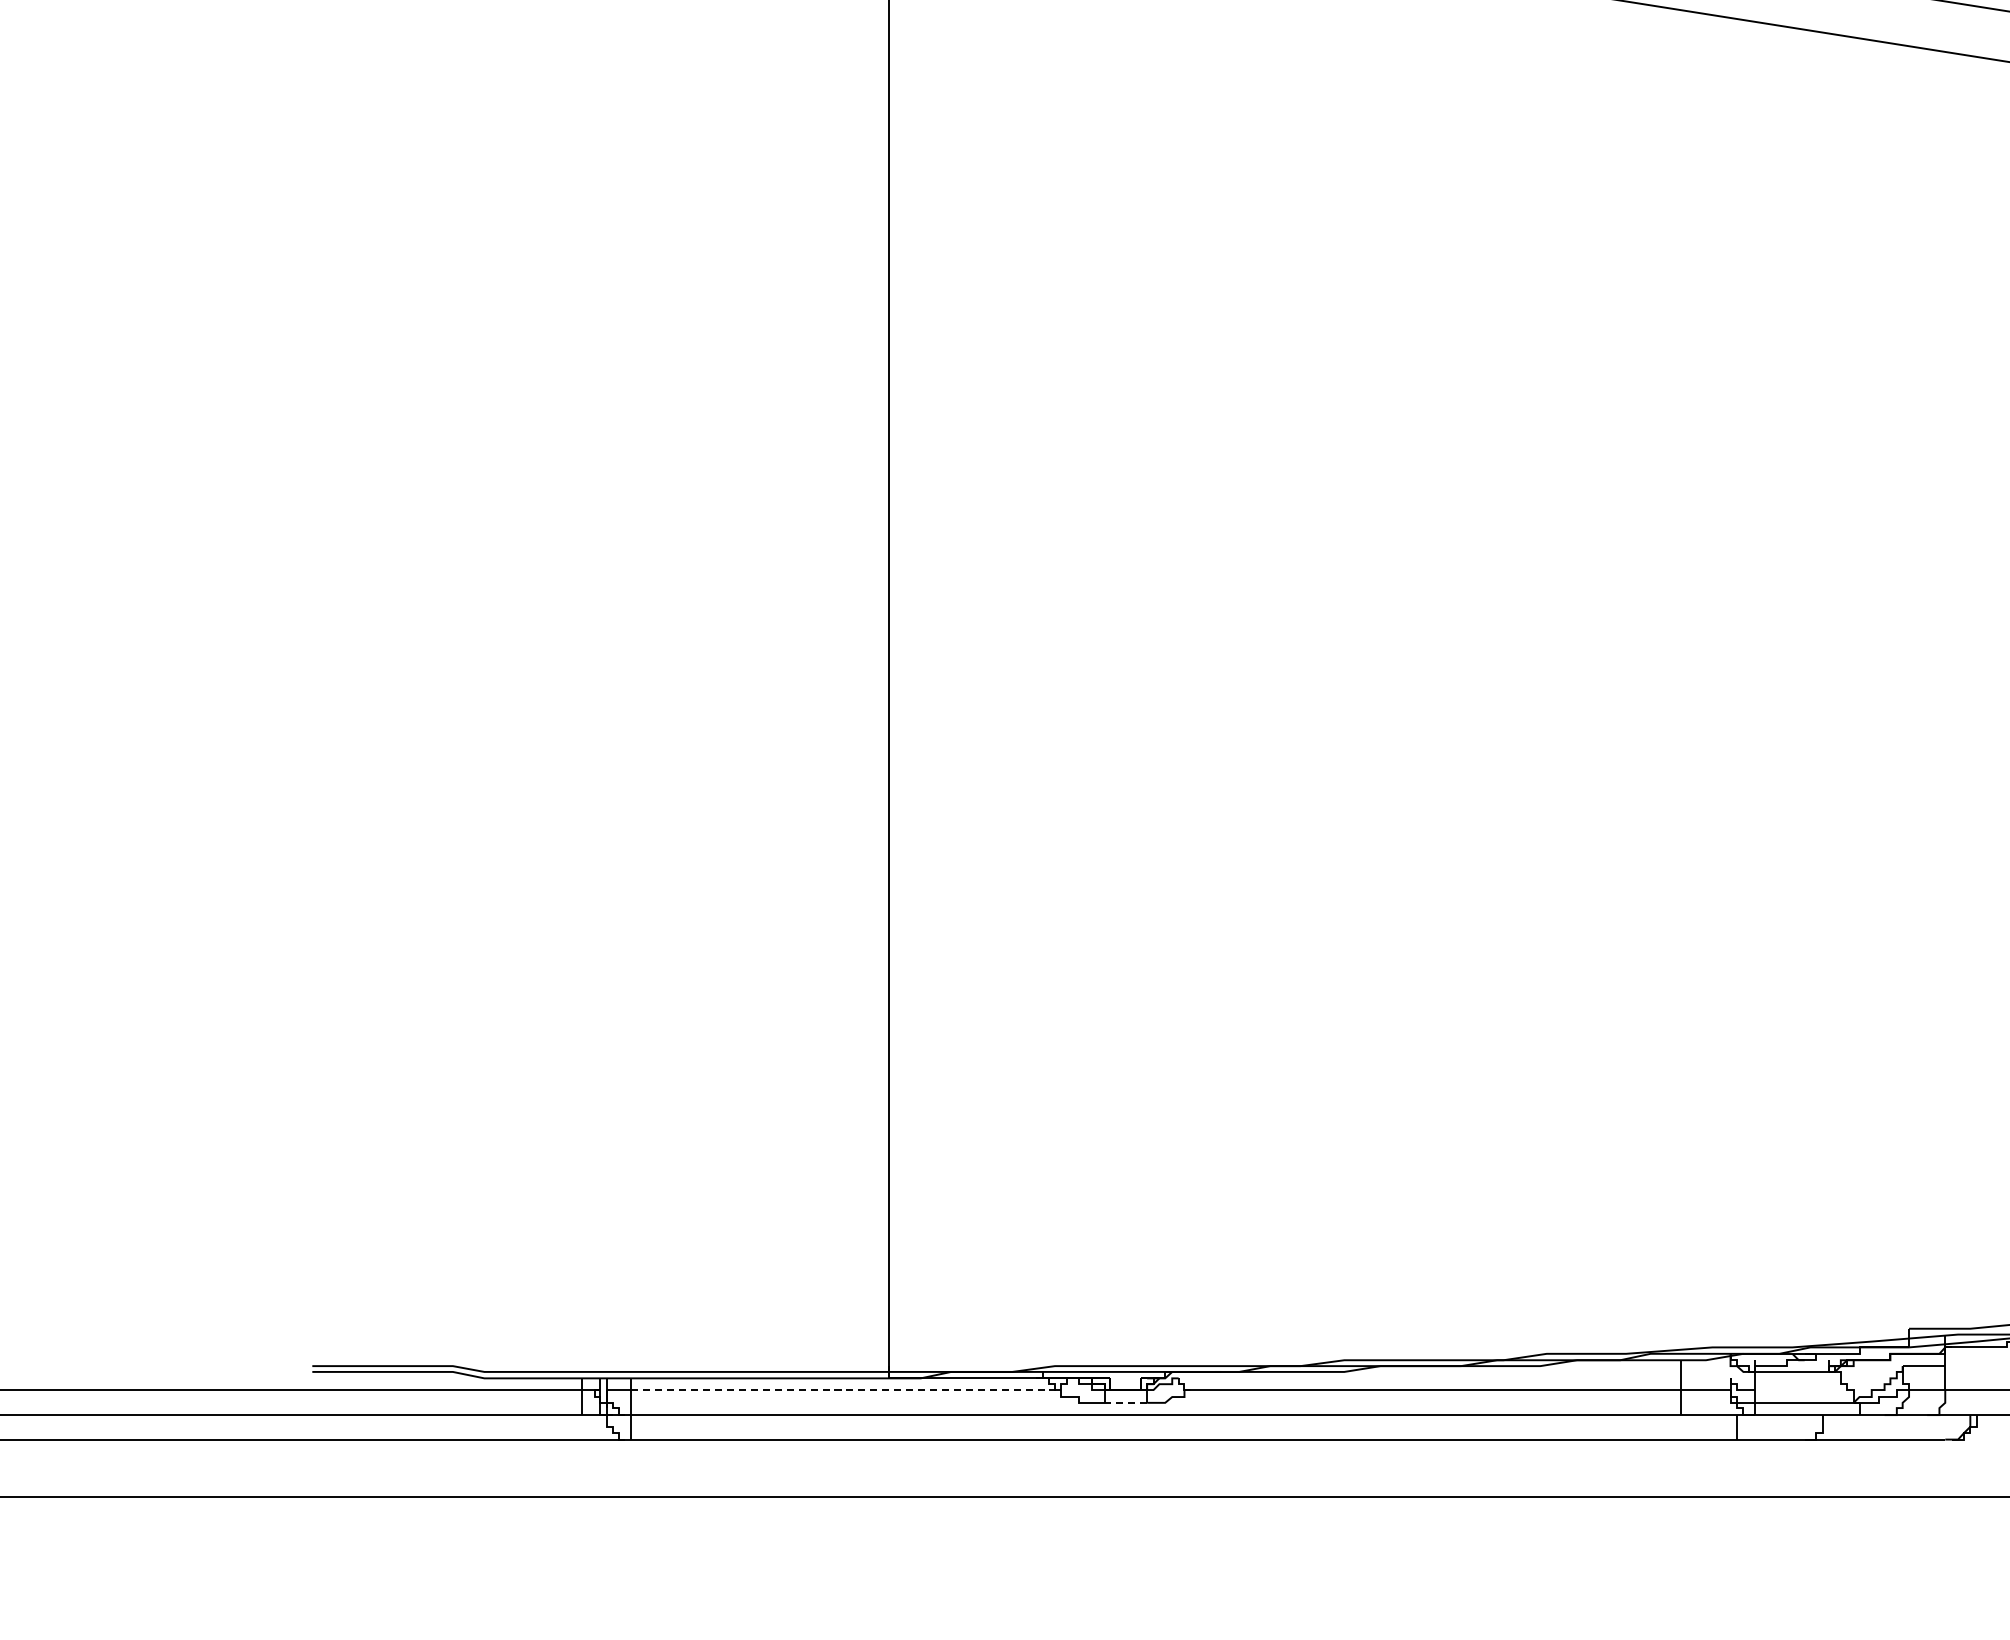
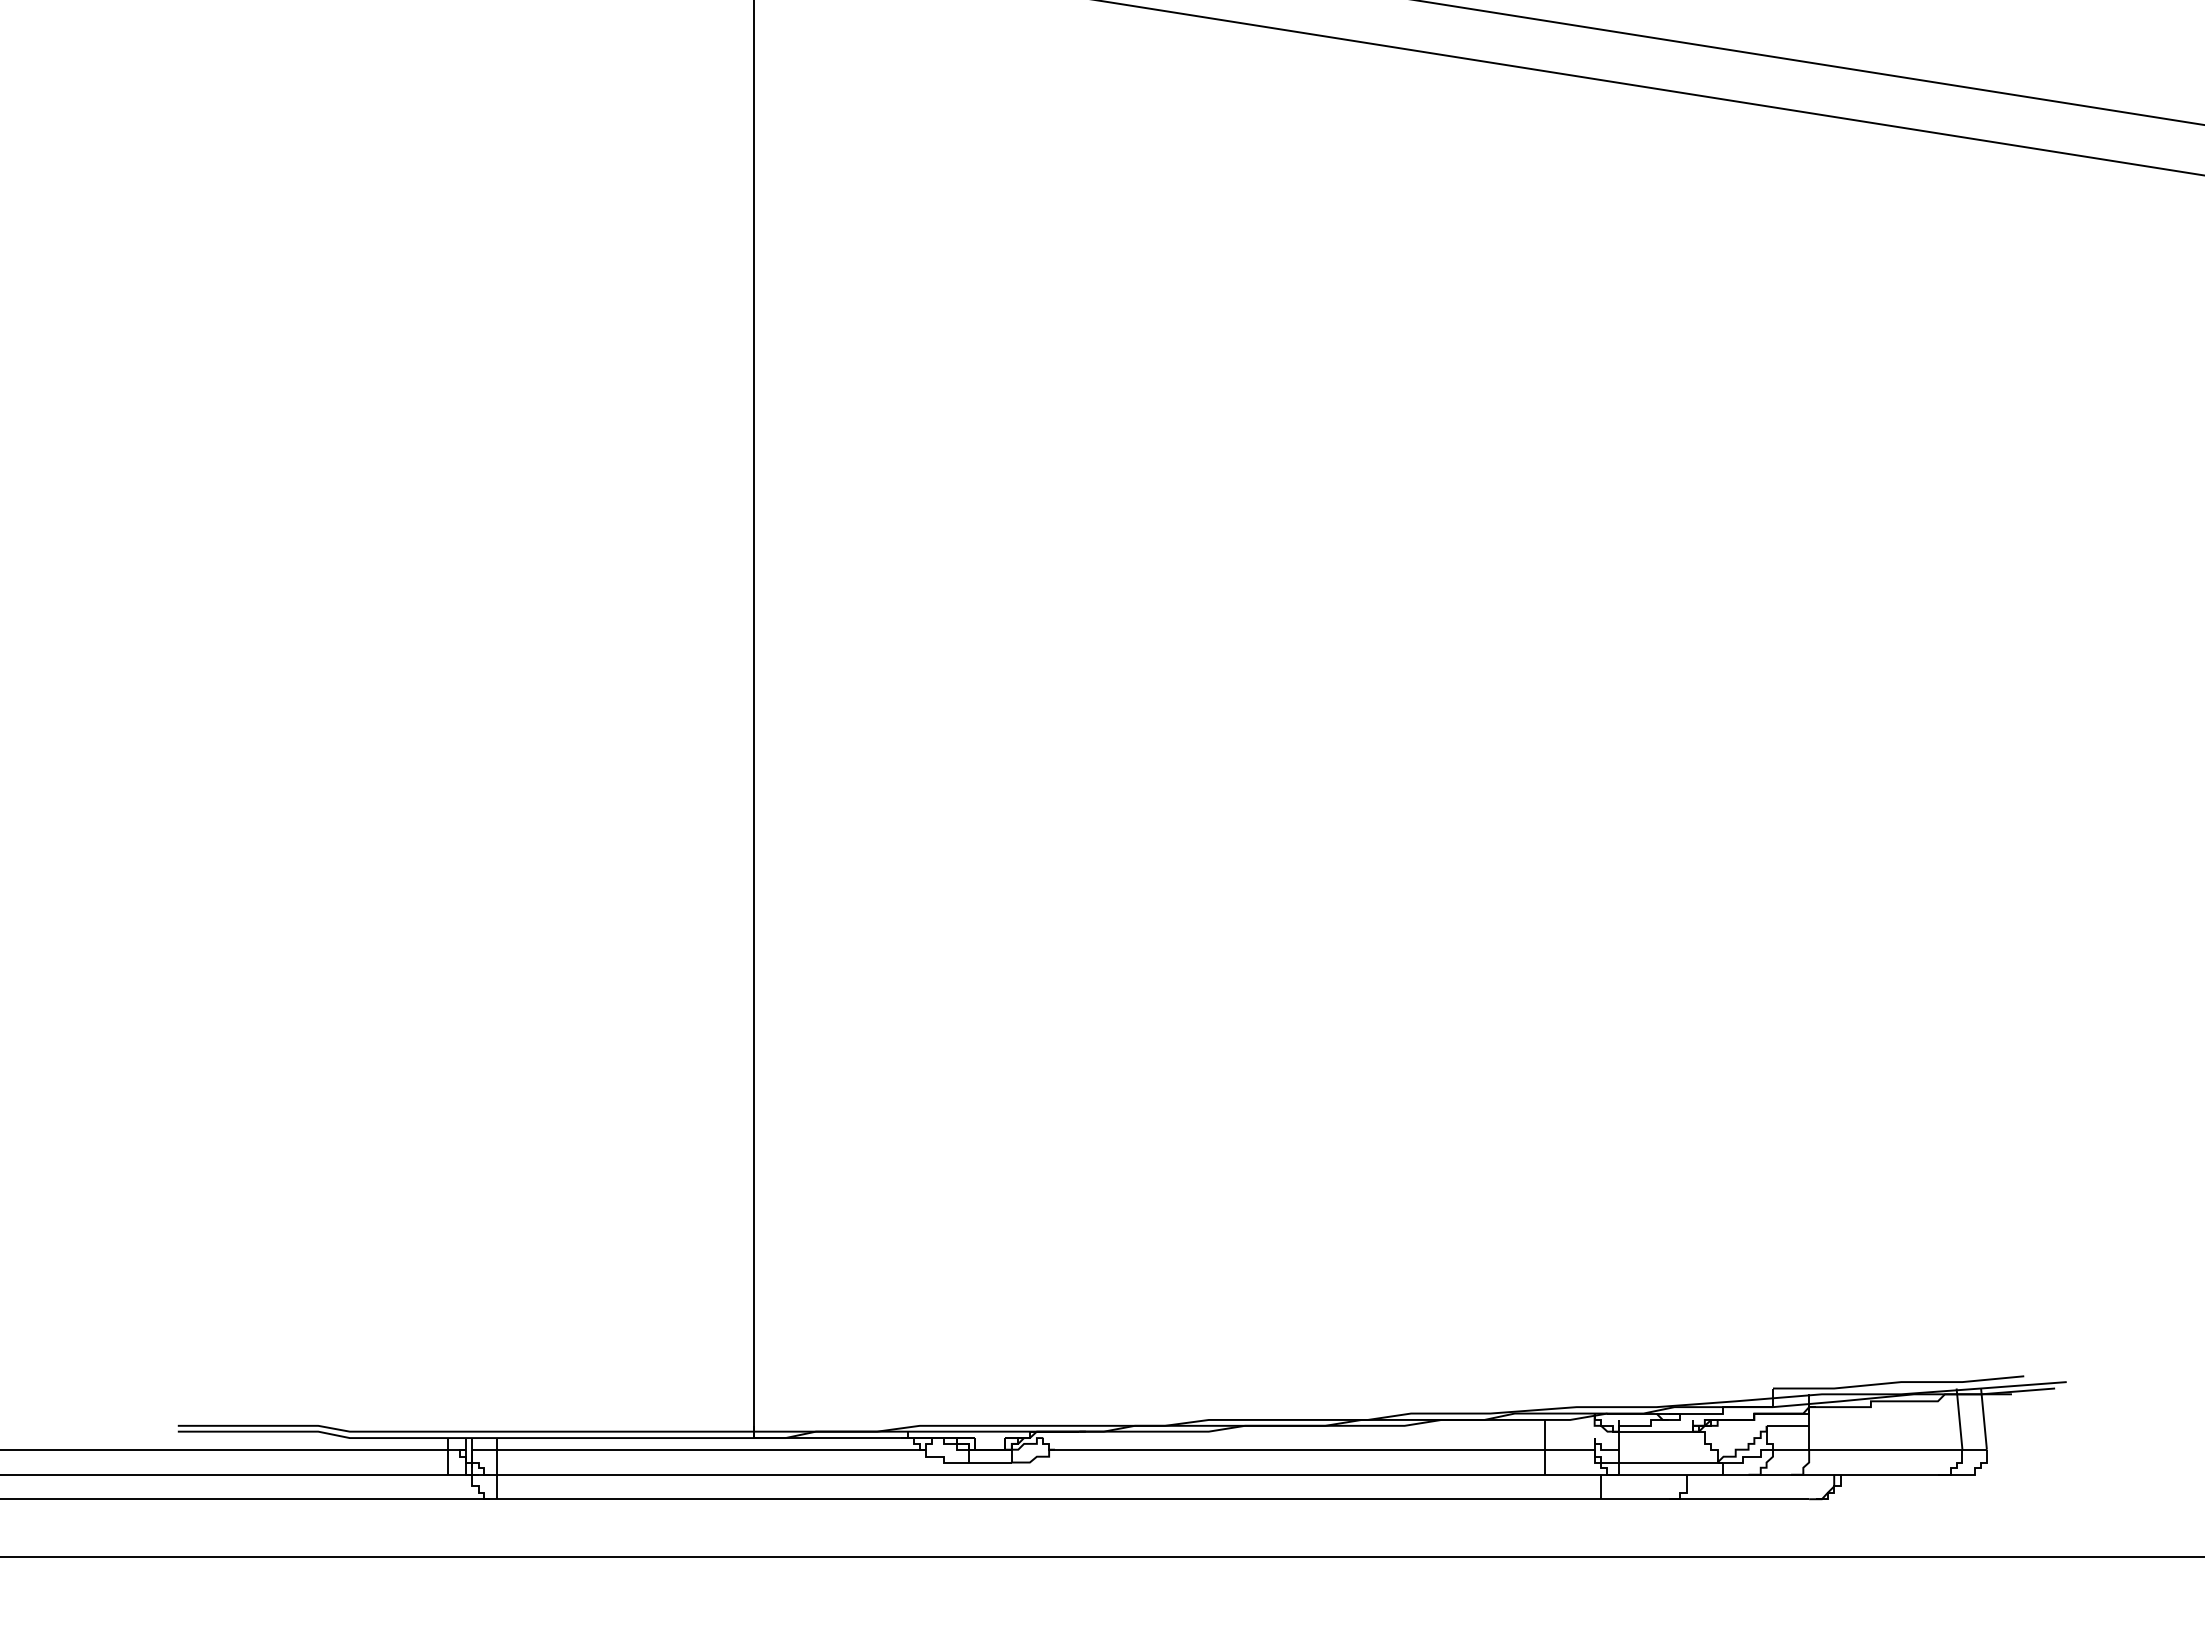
line: (846, 1389) -> (711, 1449), dashed -> solid
line: (1124, 1402) -> (989, 1462), dashed -> solid

